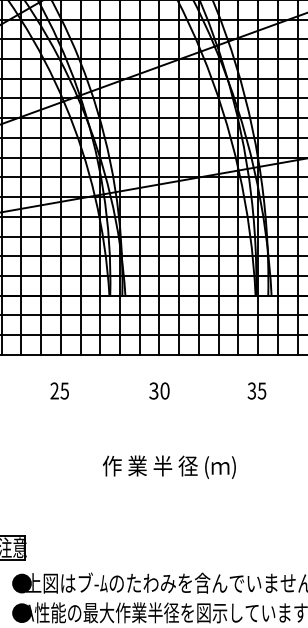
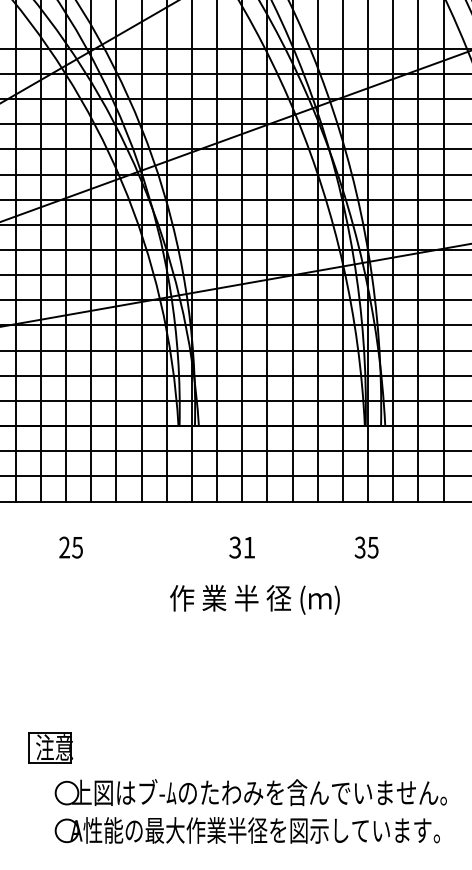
text: (59, 390) -> (70, 547), moved
text: (165, 390) -> (249, 547), 30 -> 31
text: (169, 467) -> (254, 599), moved
fill: (21, 583) -> (66, 792), removed
fill: (21, 612) -> (66, 830), removed

